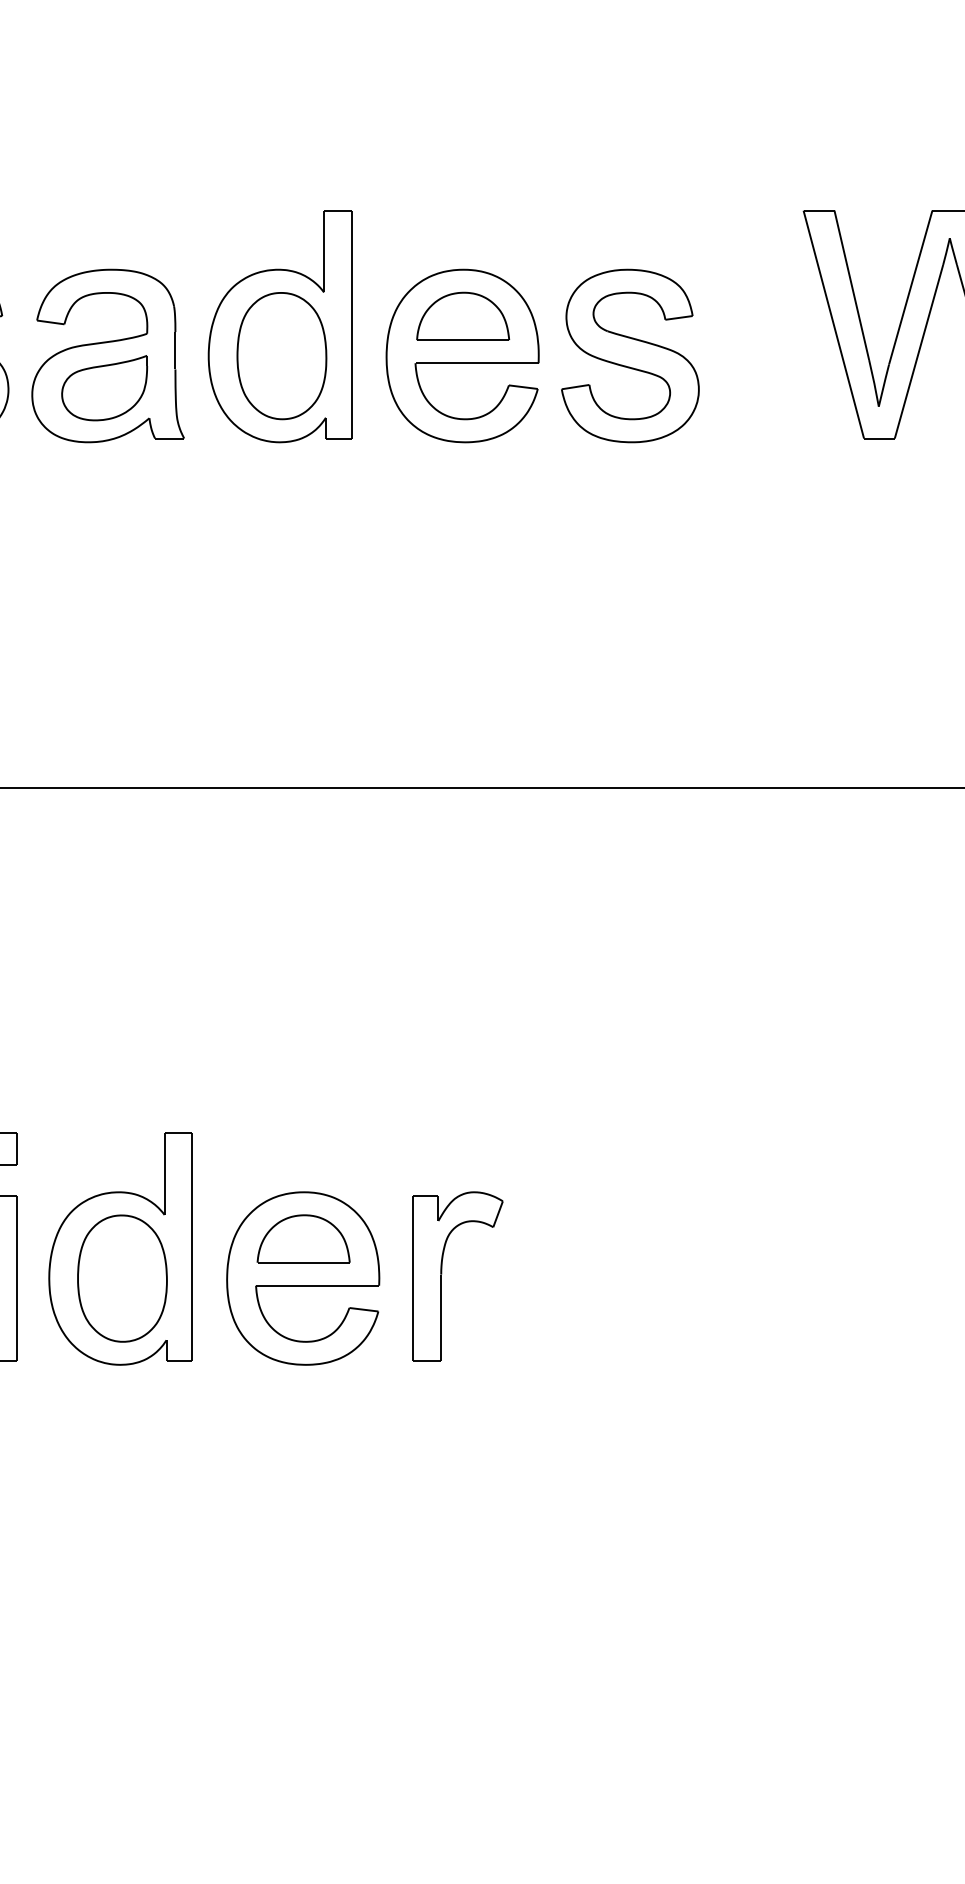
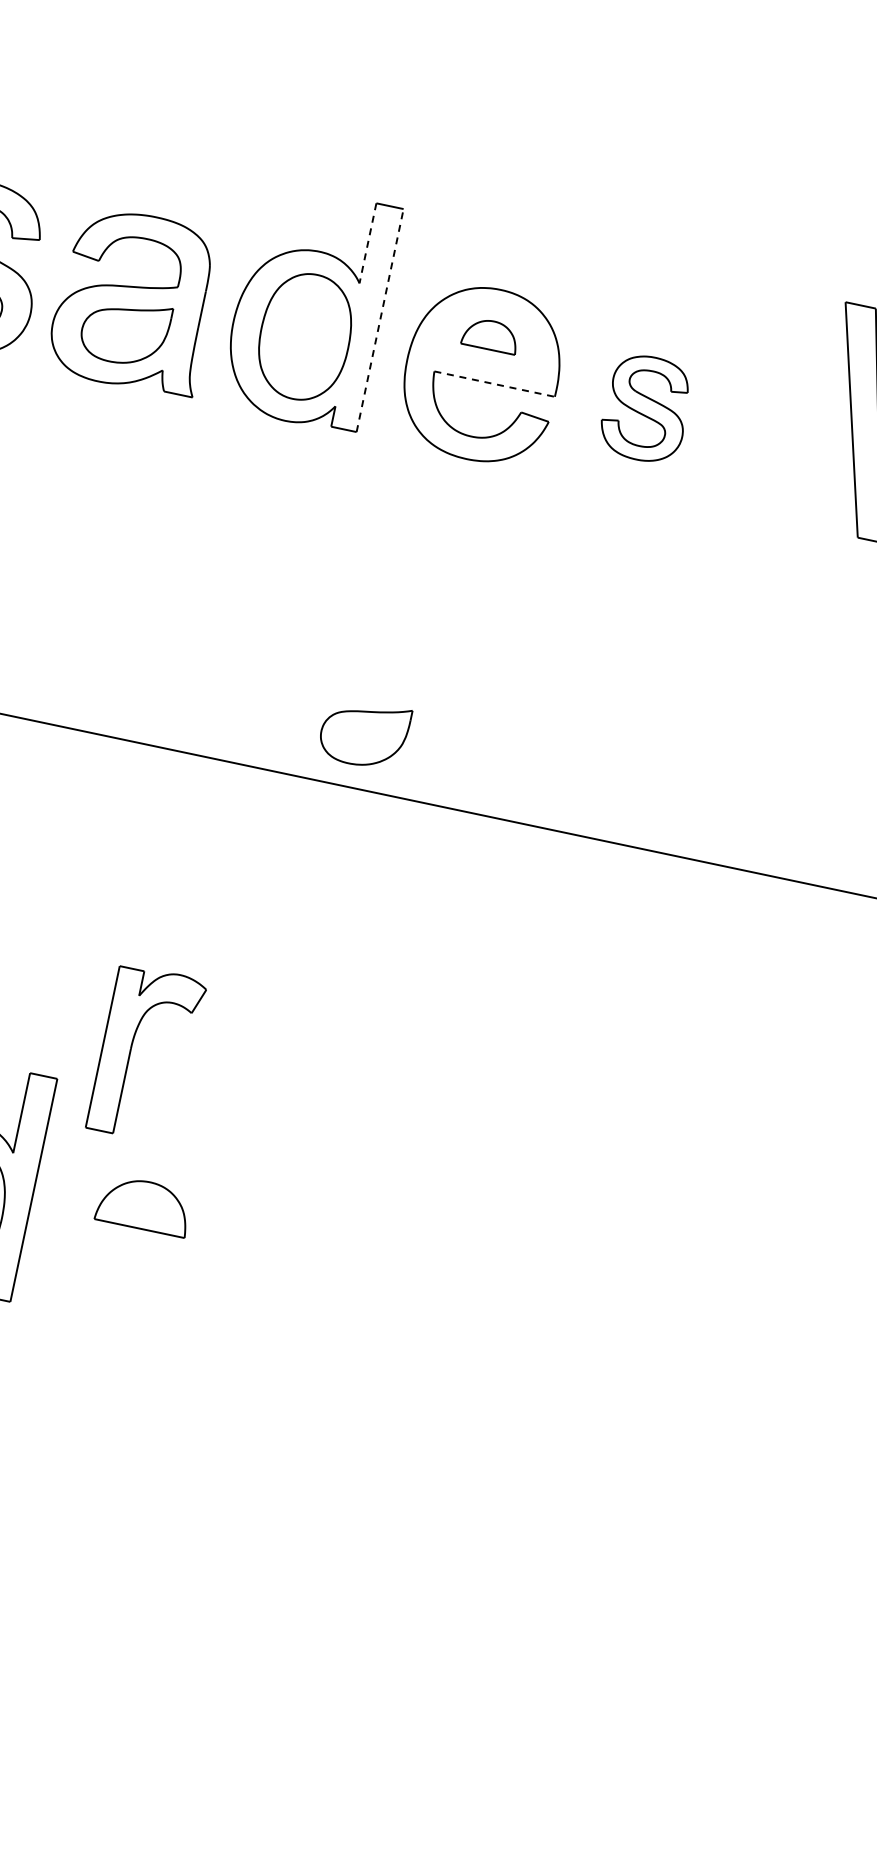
line: (324, 251) -> (368, 243), solid -> dashed
part: (463, 315) -> (491, 334), size x0.6
line: (351, 324) -> (379, 320), solid -> dashed
part: (630, 355) -> (646, 408), size x0.6
line: (477, 363) -> (495, 384), solid -> dashed
part: (421, 732) -> (364, 734), added
part: (442, 1274) -> (132, 1048), moved
part: (303, 1278) -> (136, 1243), removed

